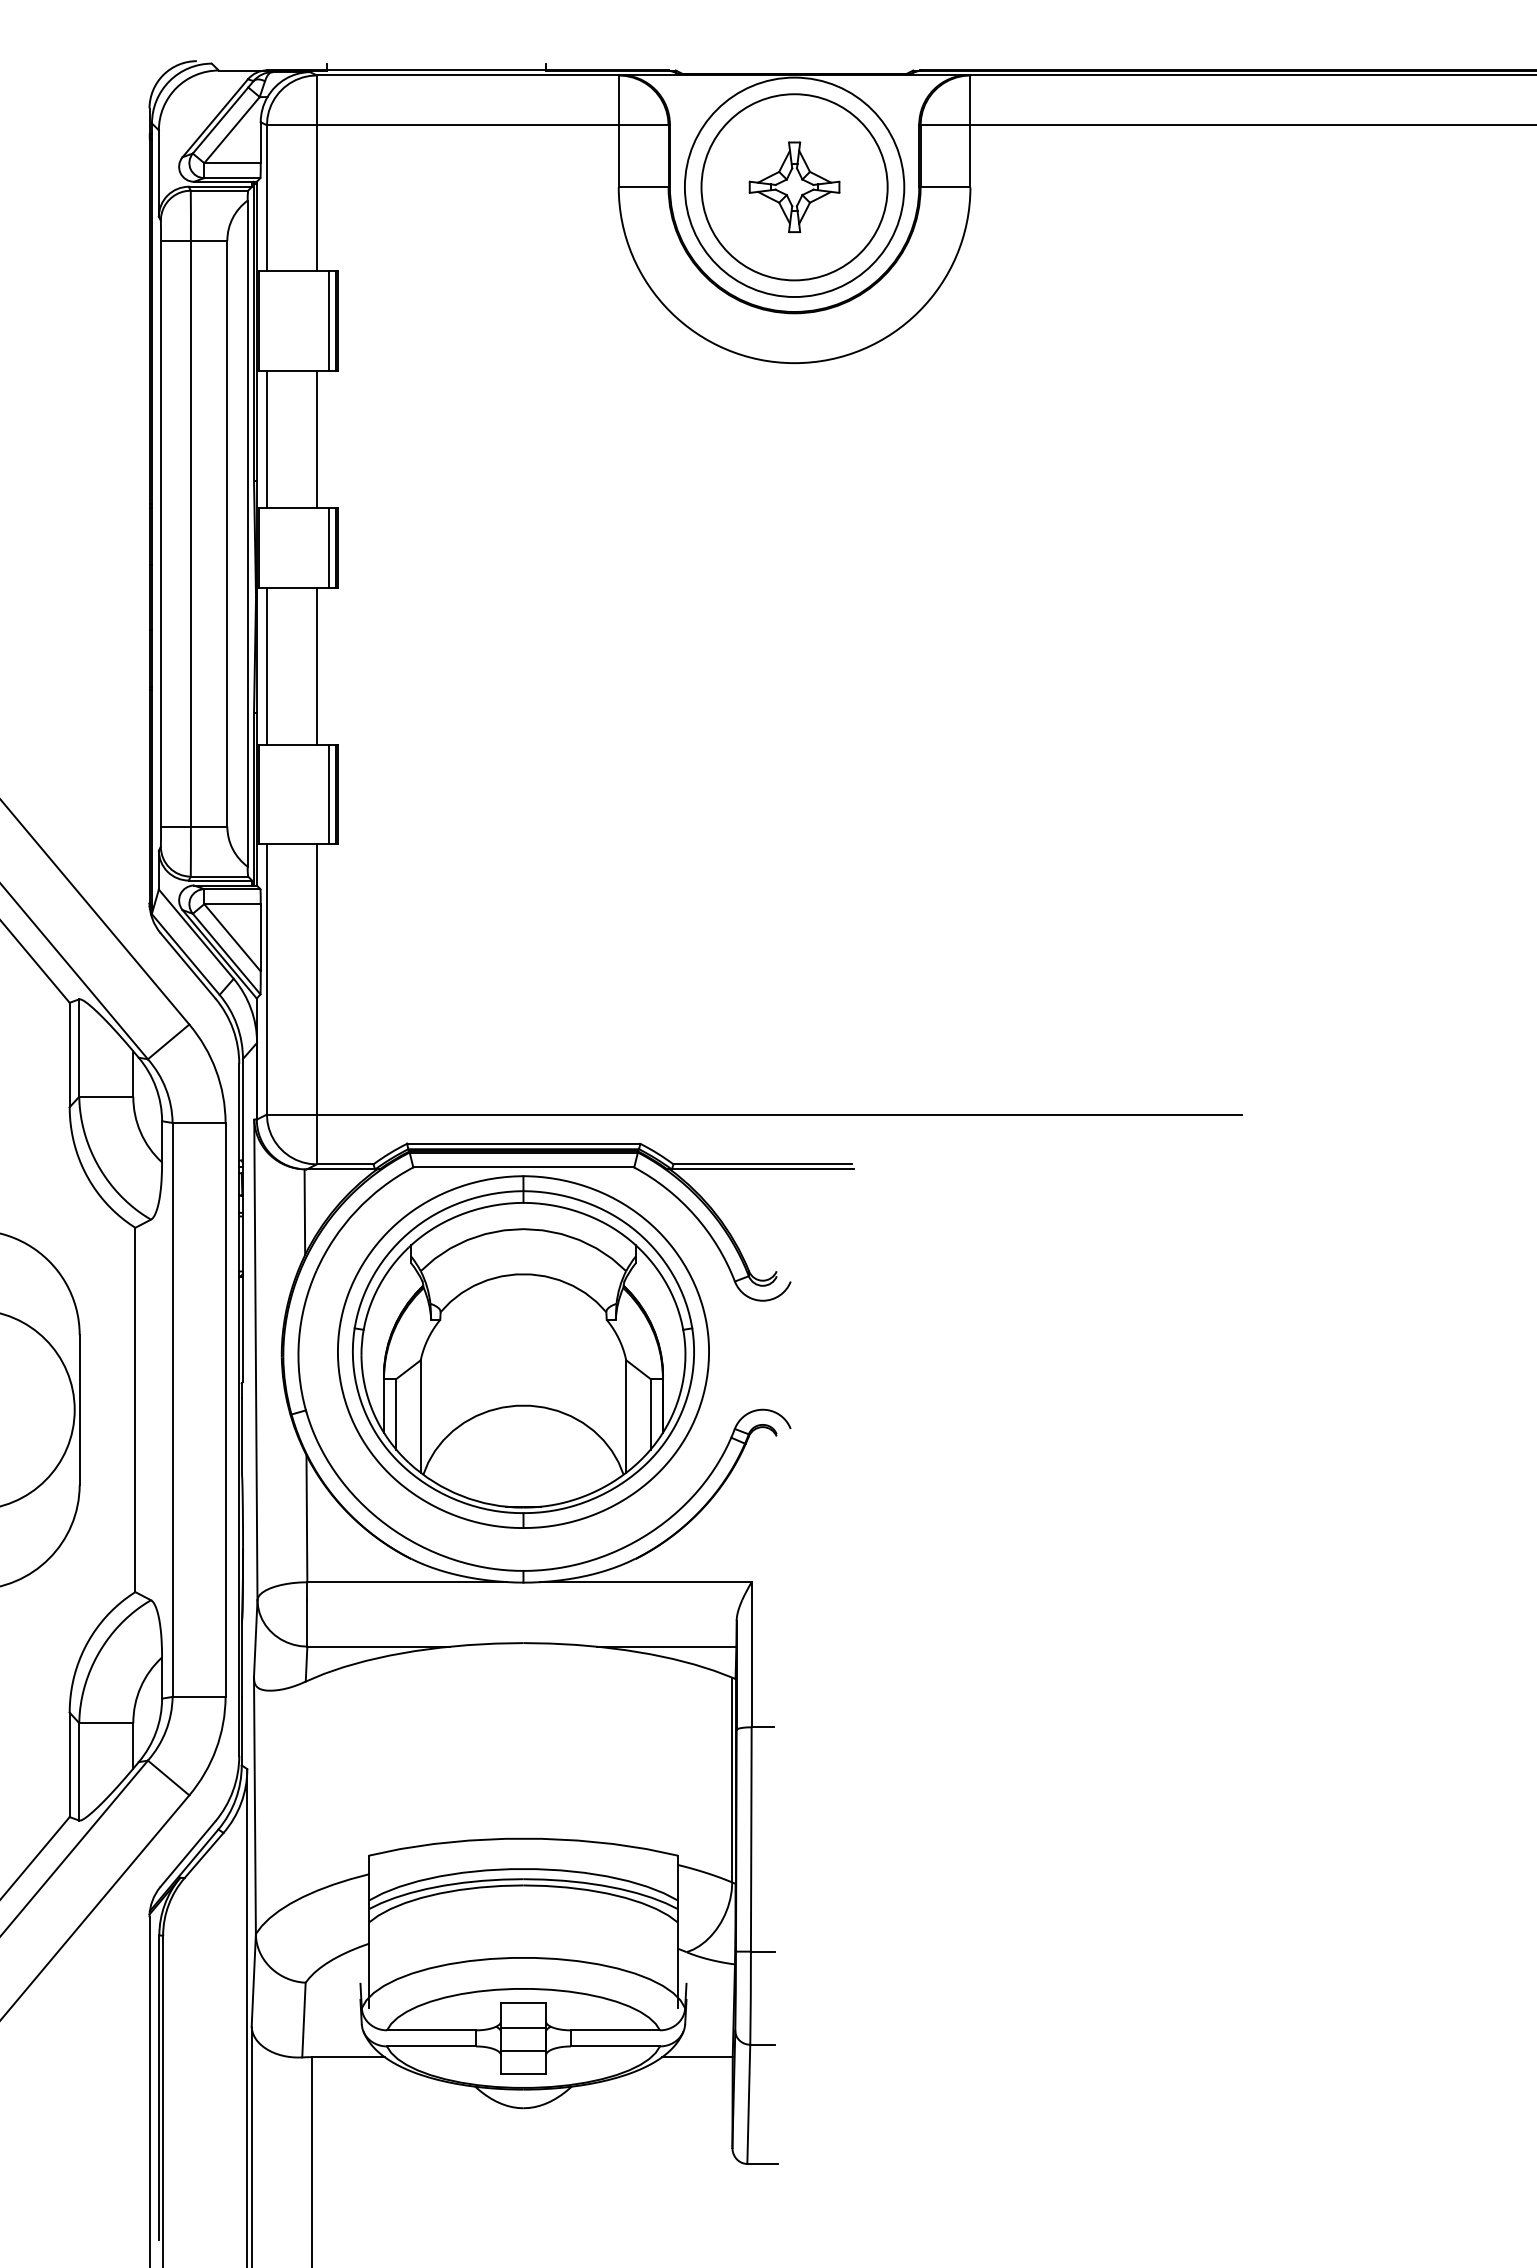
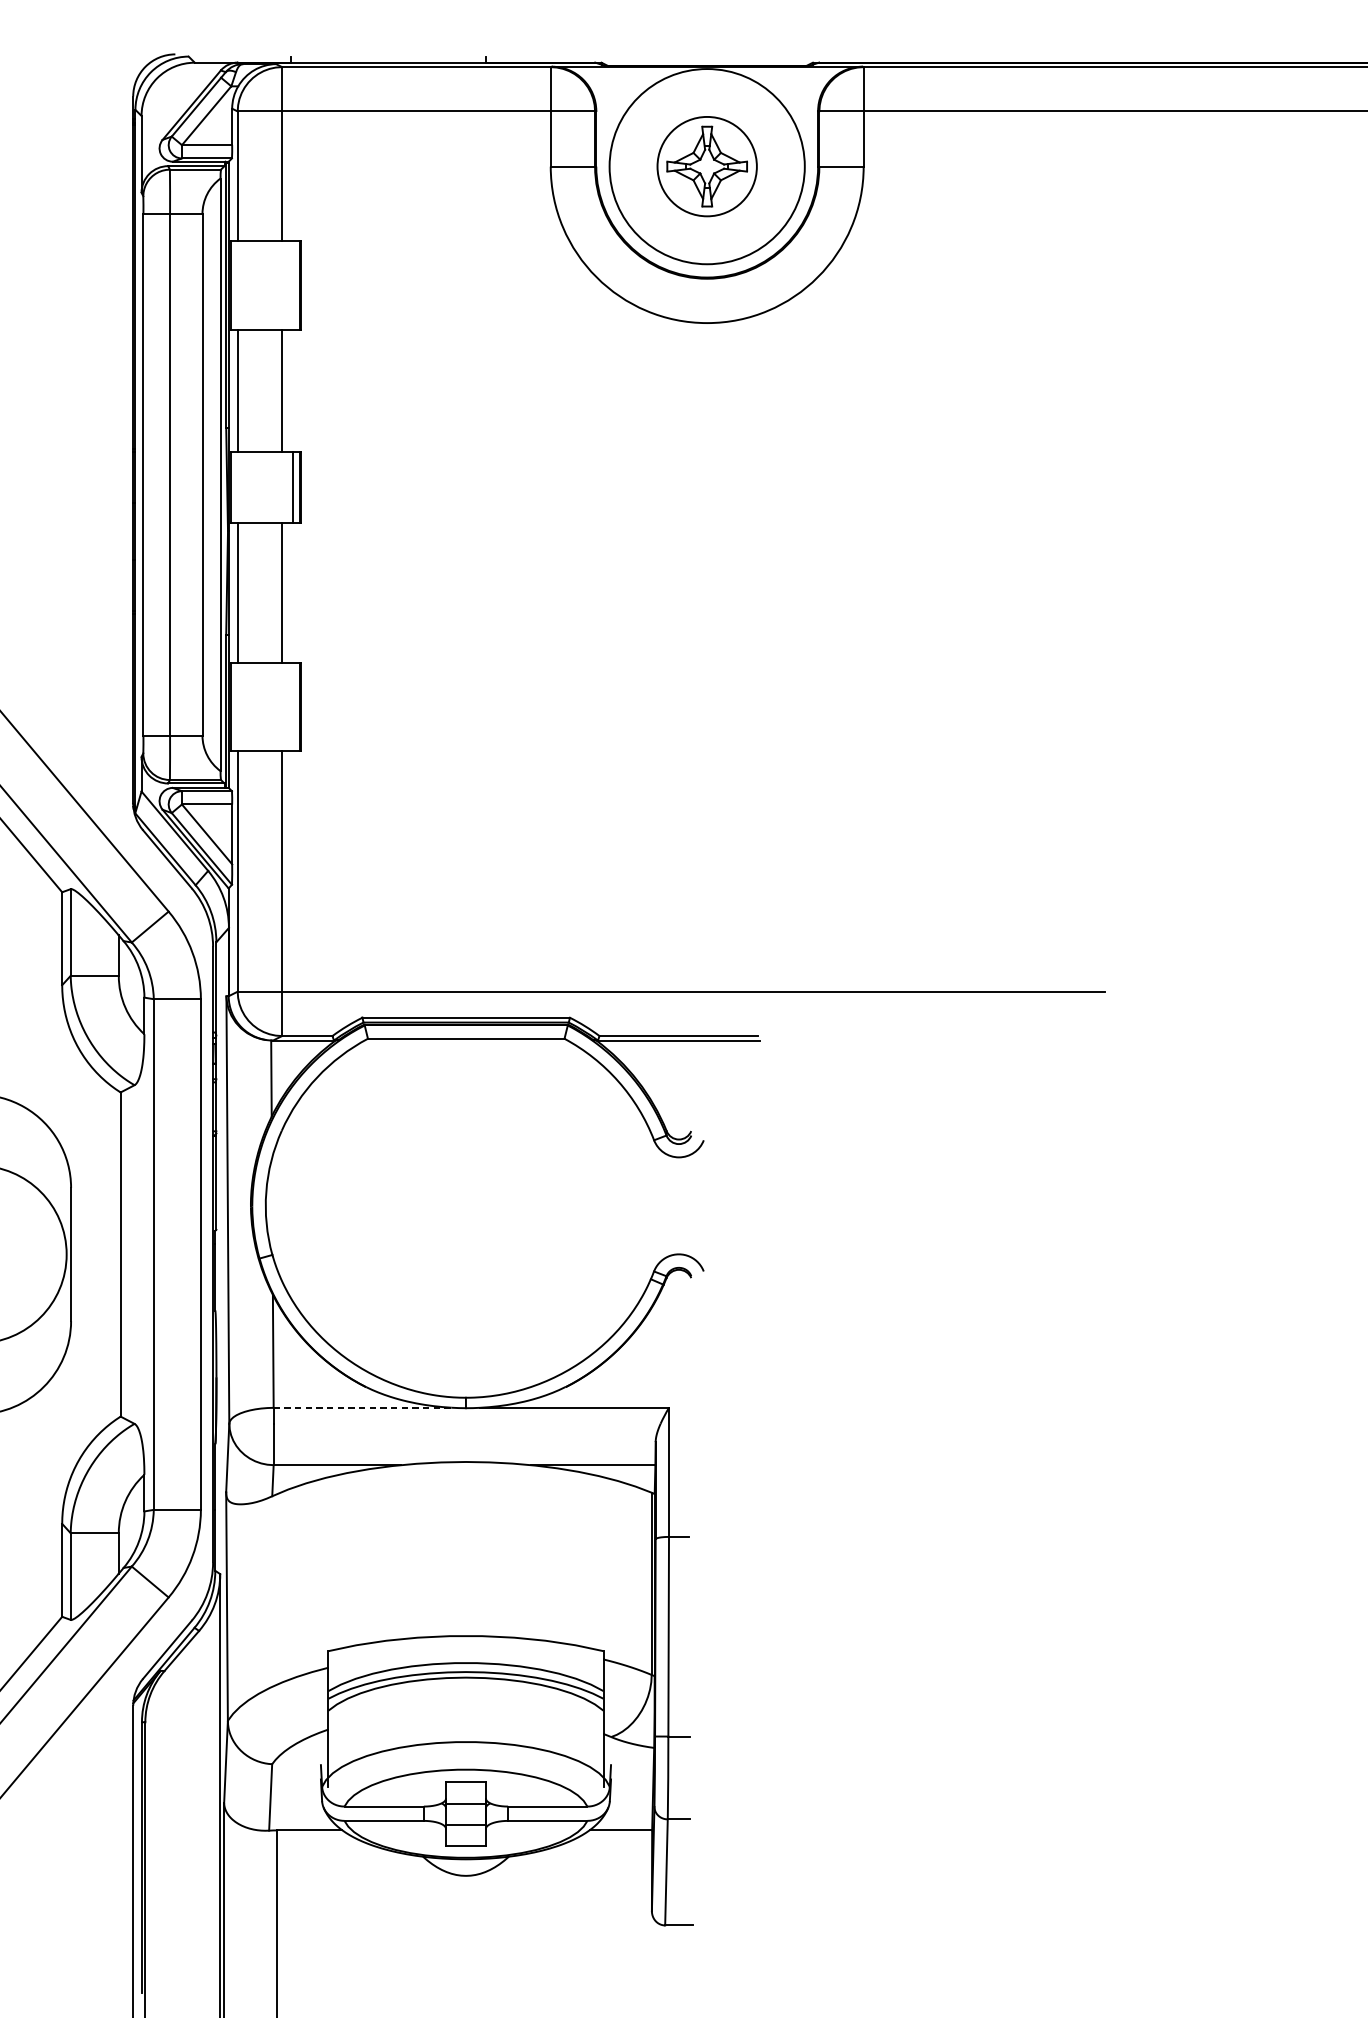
circle: (794, 187) -> (707, 166), size x0.6
line: (329, 320) -> (293, 285), removed
line: (329, 794) -> (293, 706), removed
part: (523, 1351) -> (465, 1202), removed
line: (407, 1582) -> (362, 1408), solid -> dashed

